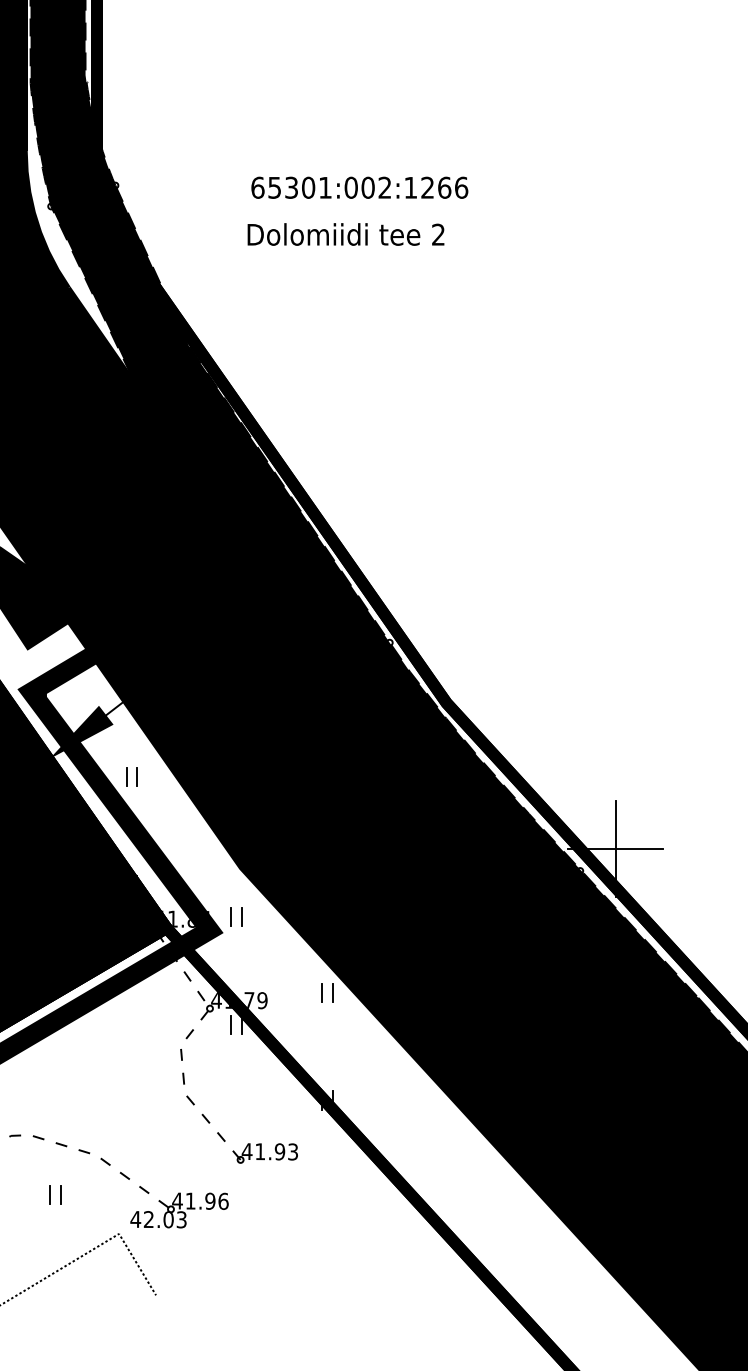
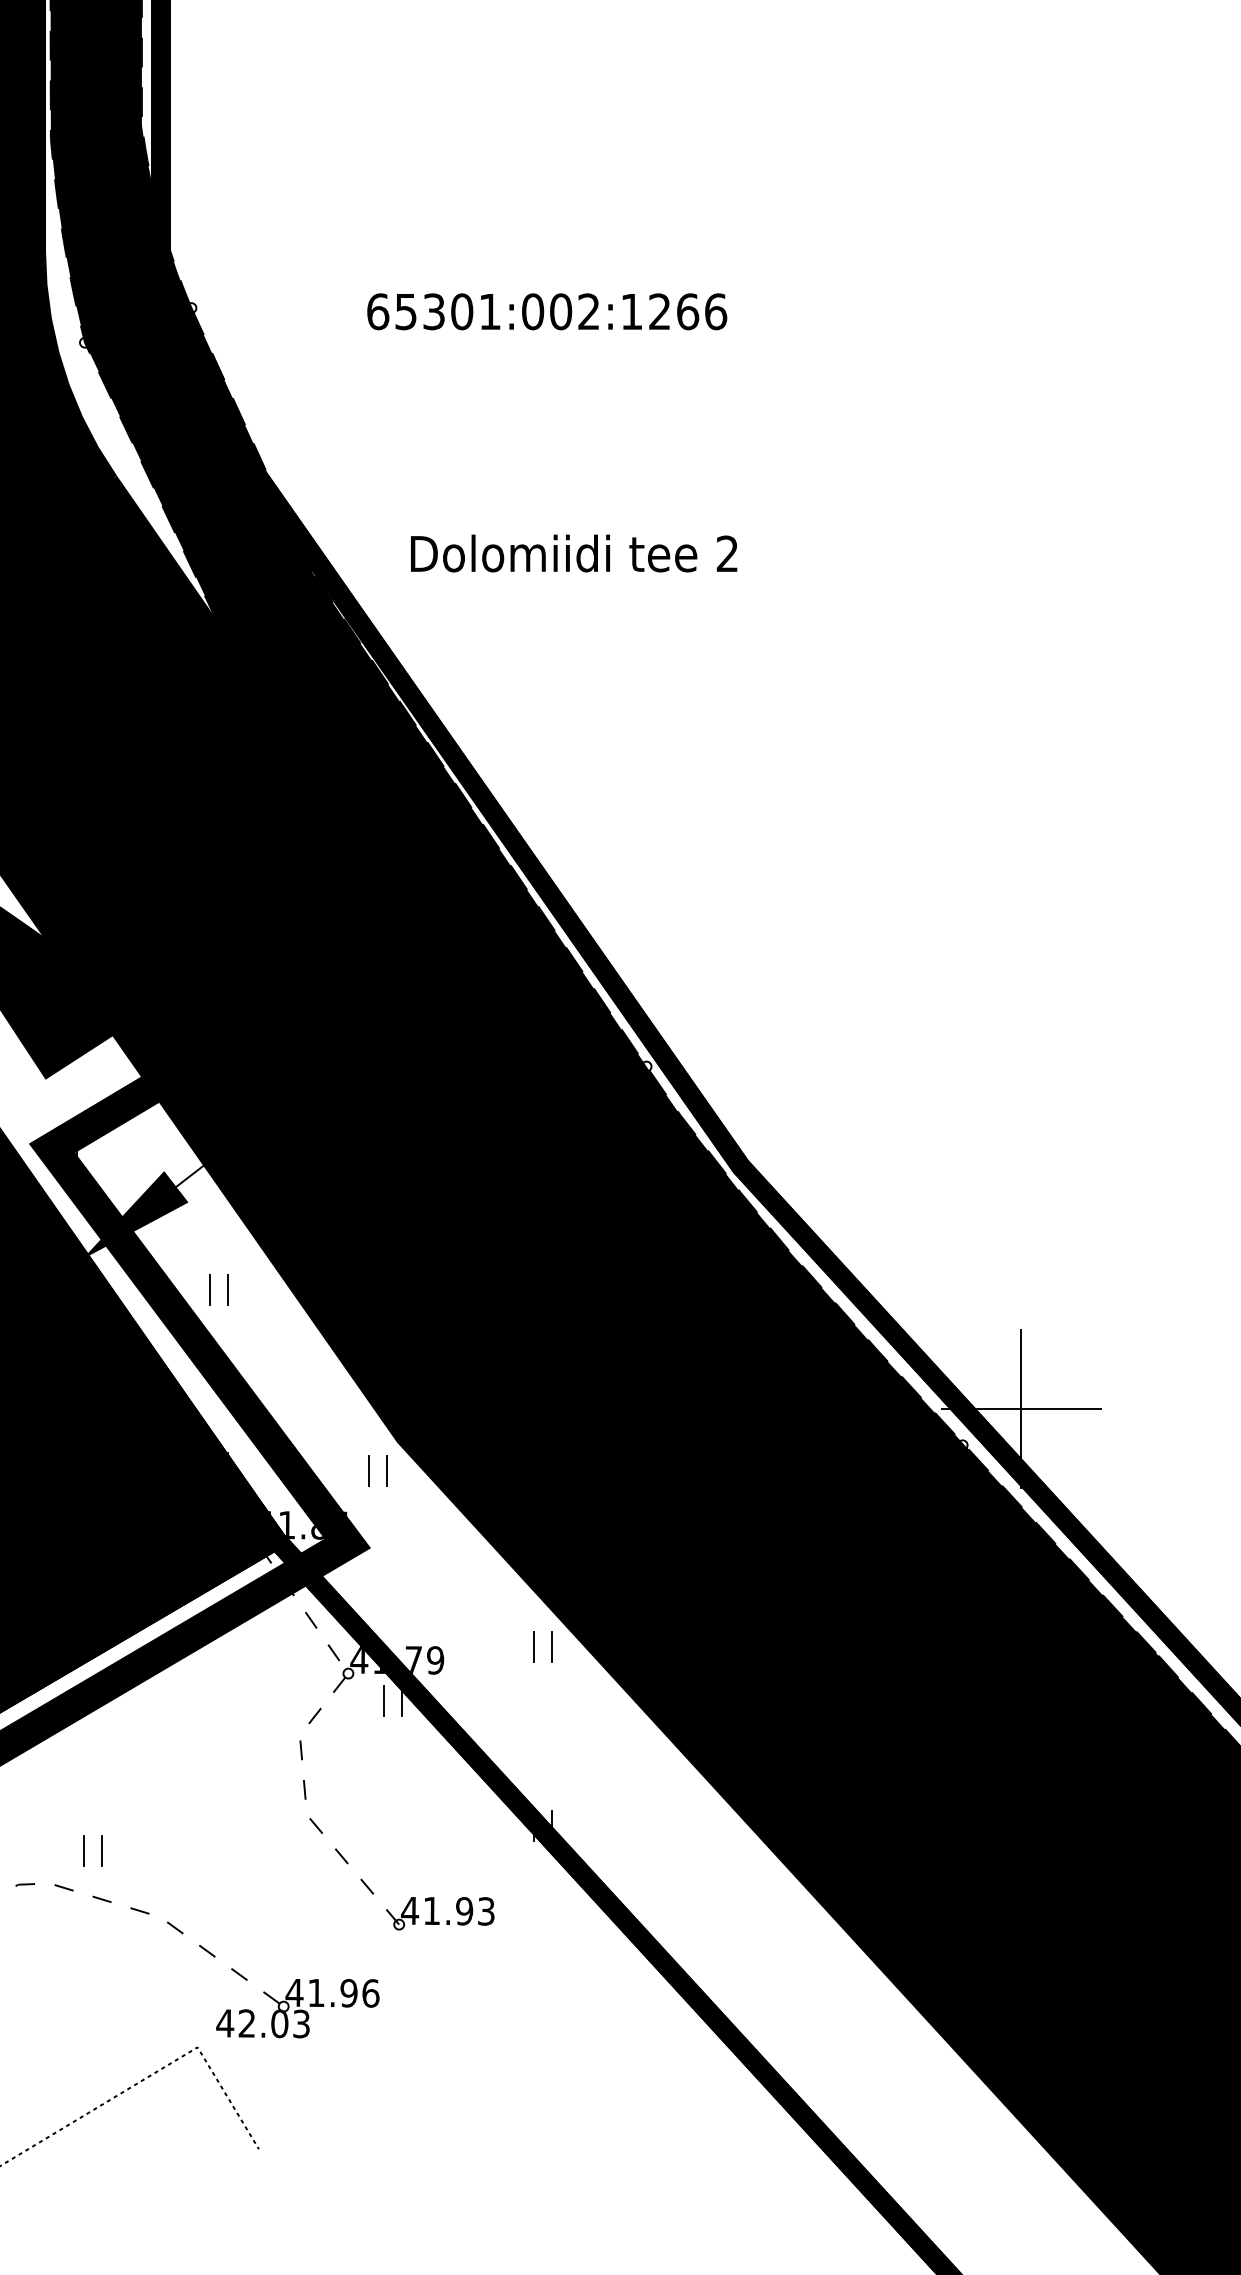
text: (359, 187) -> (546, 311), moved
text: (345, 234) -> (573, 553), moved
part: (236, 916) -> (377, 1469), moved
part: (55, 1194) -> (92, 1850), moved

